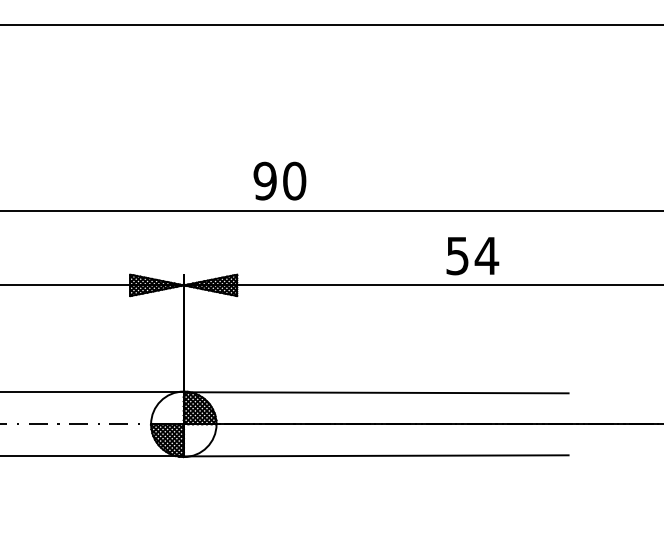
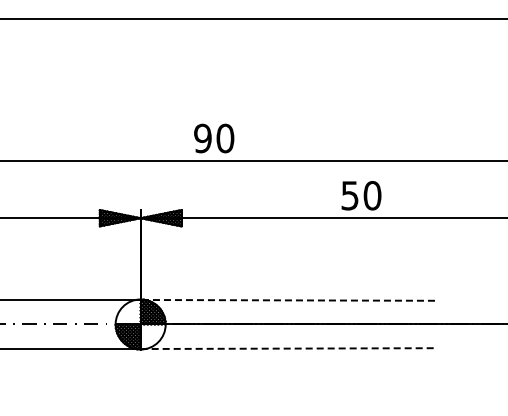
text: (486, 255) -> (372, 195), 54 -> 50
line: (375, 392) -> (287, 300), solid -> dashed
line: (377, 455) -> (288, 348), solid -> dashed

